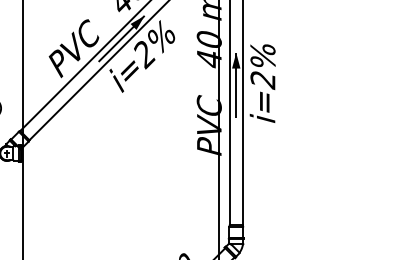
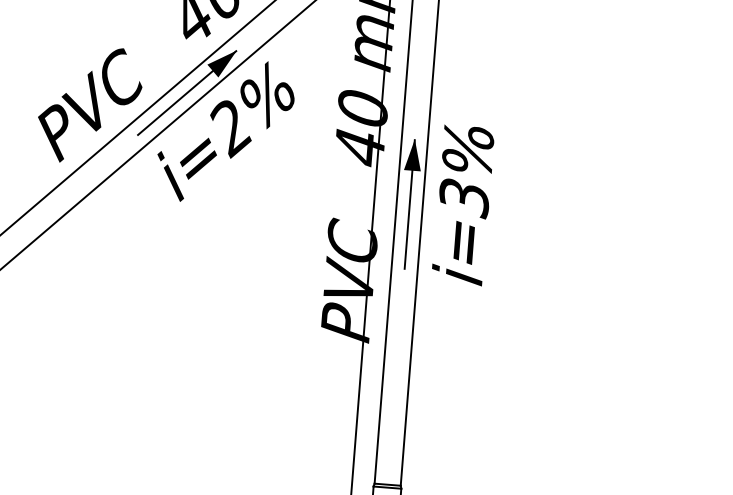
text: (262, 80) -> (463, 198), i=2% -> i=3%

